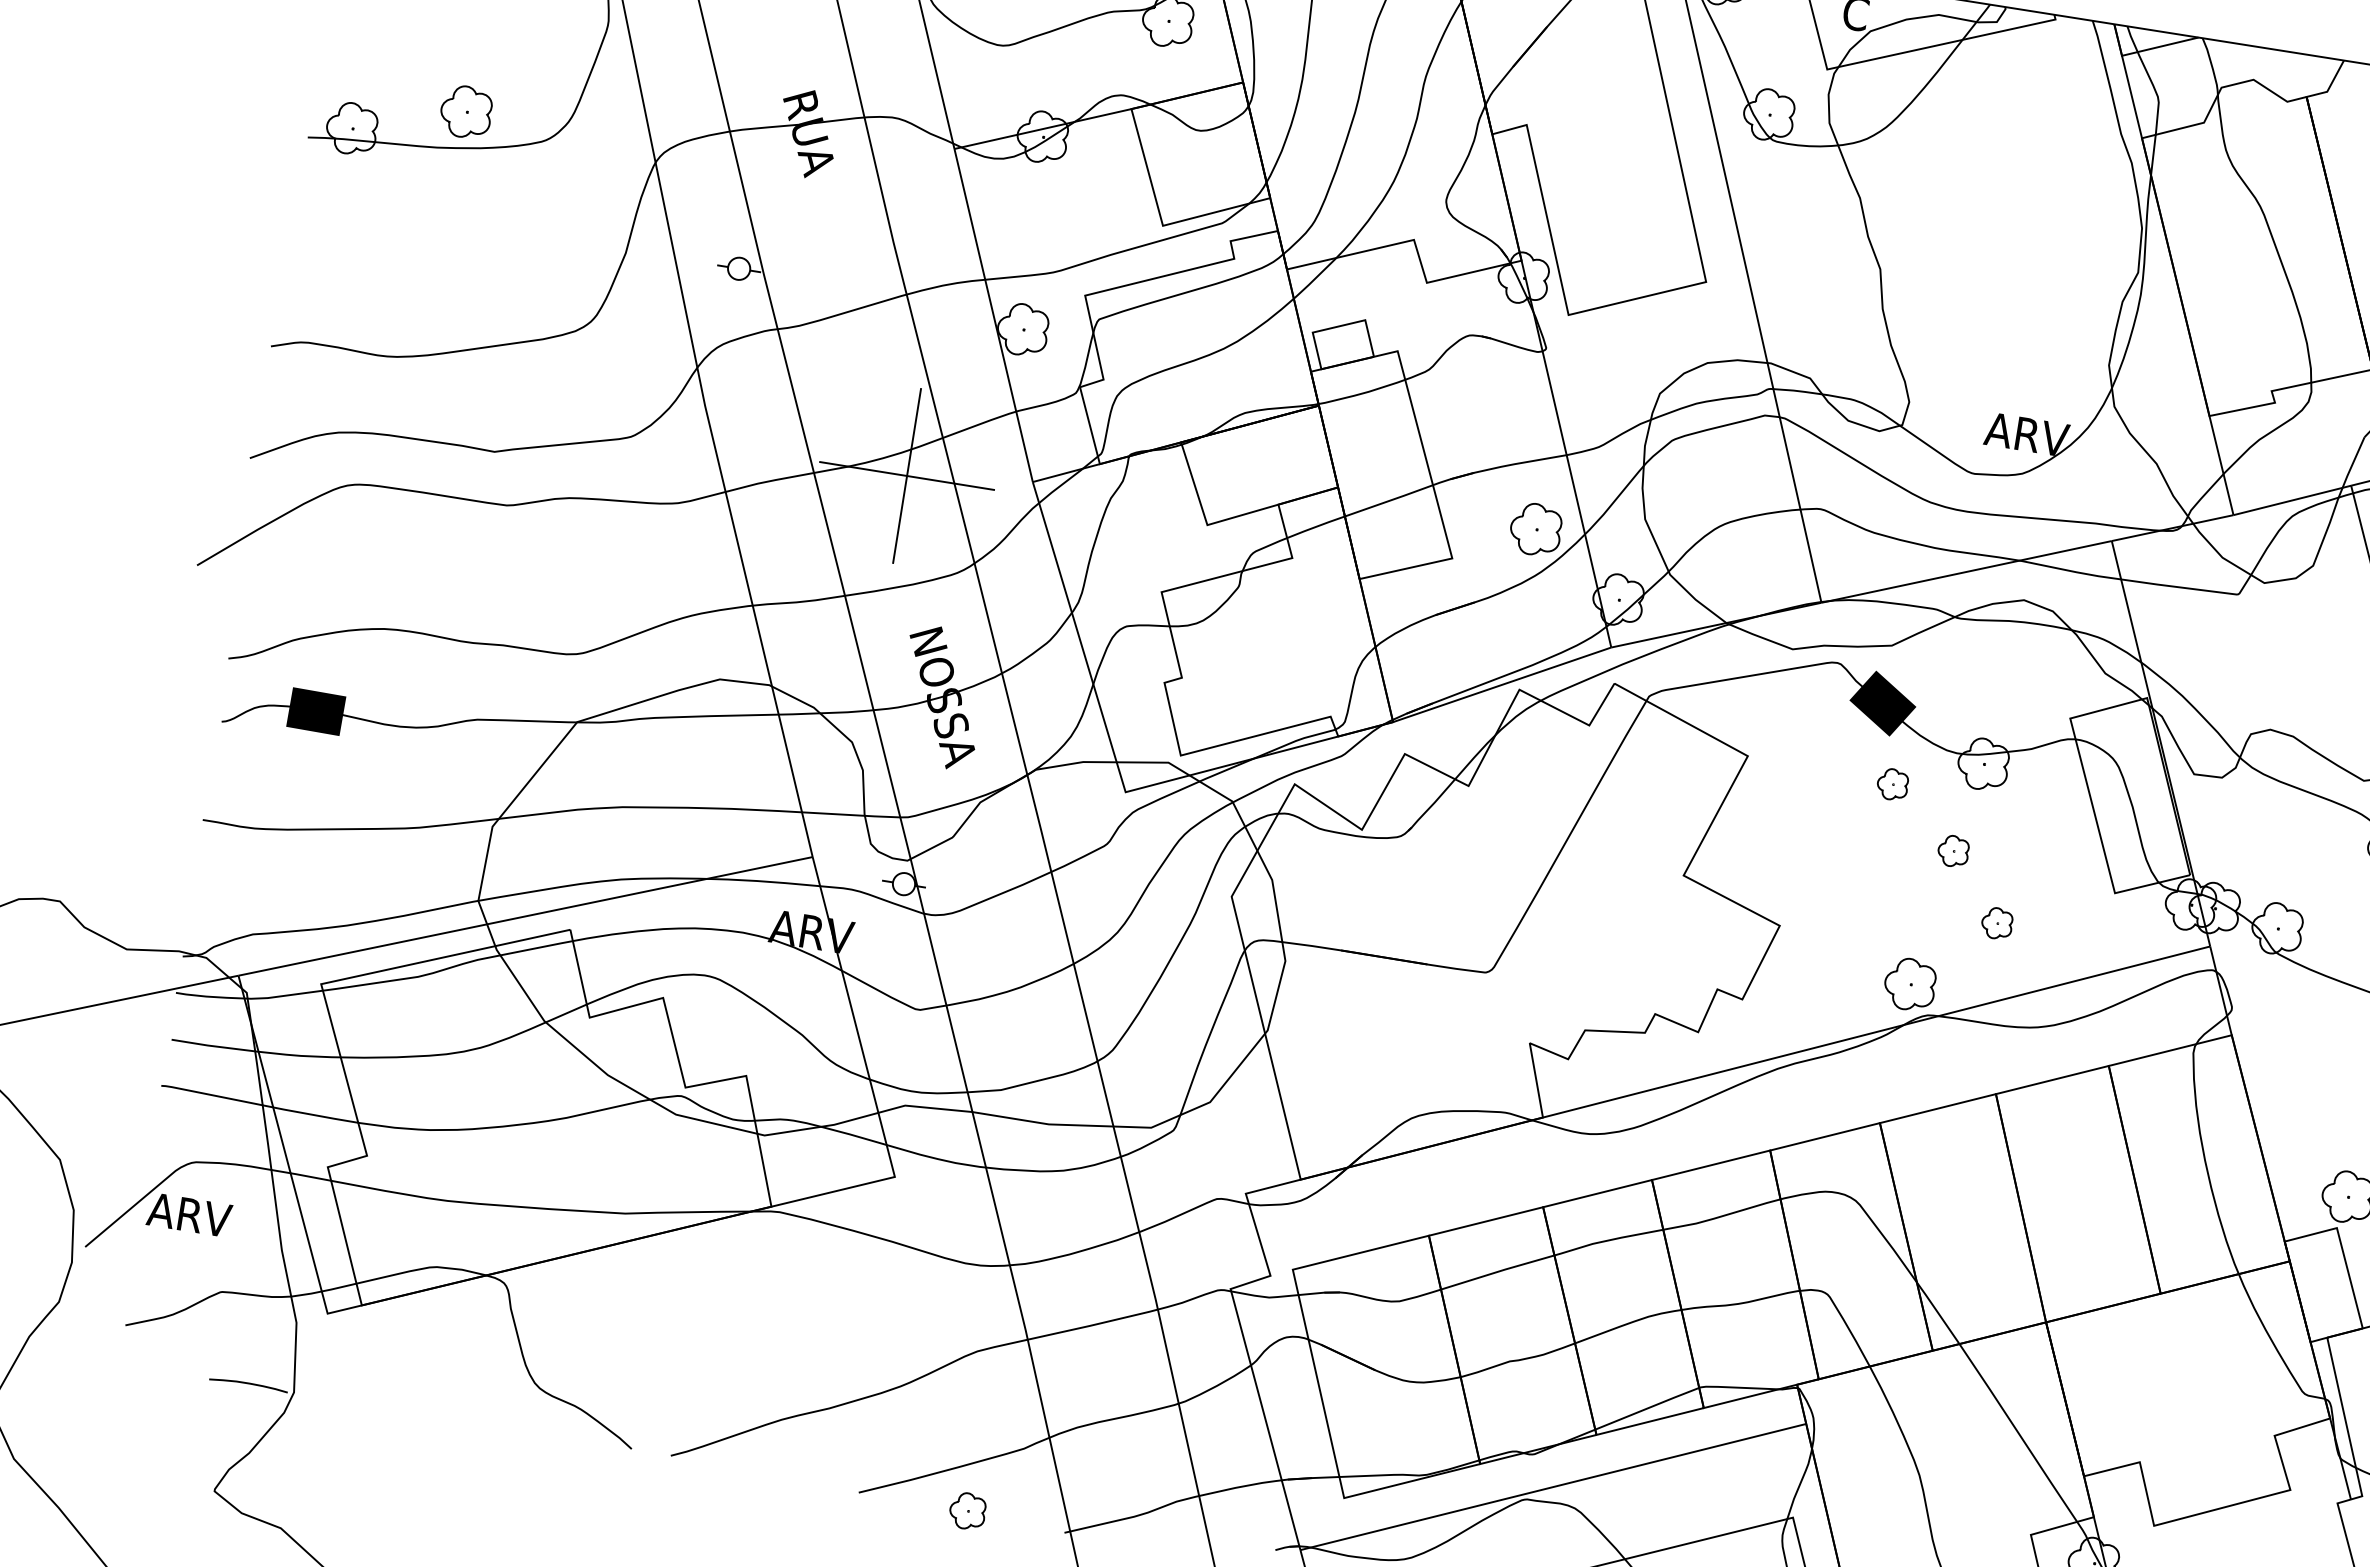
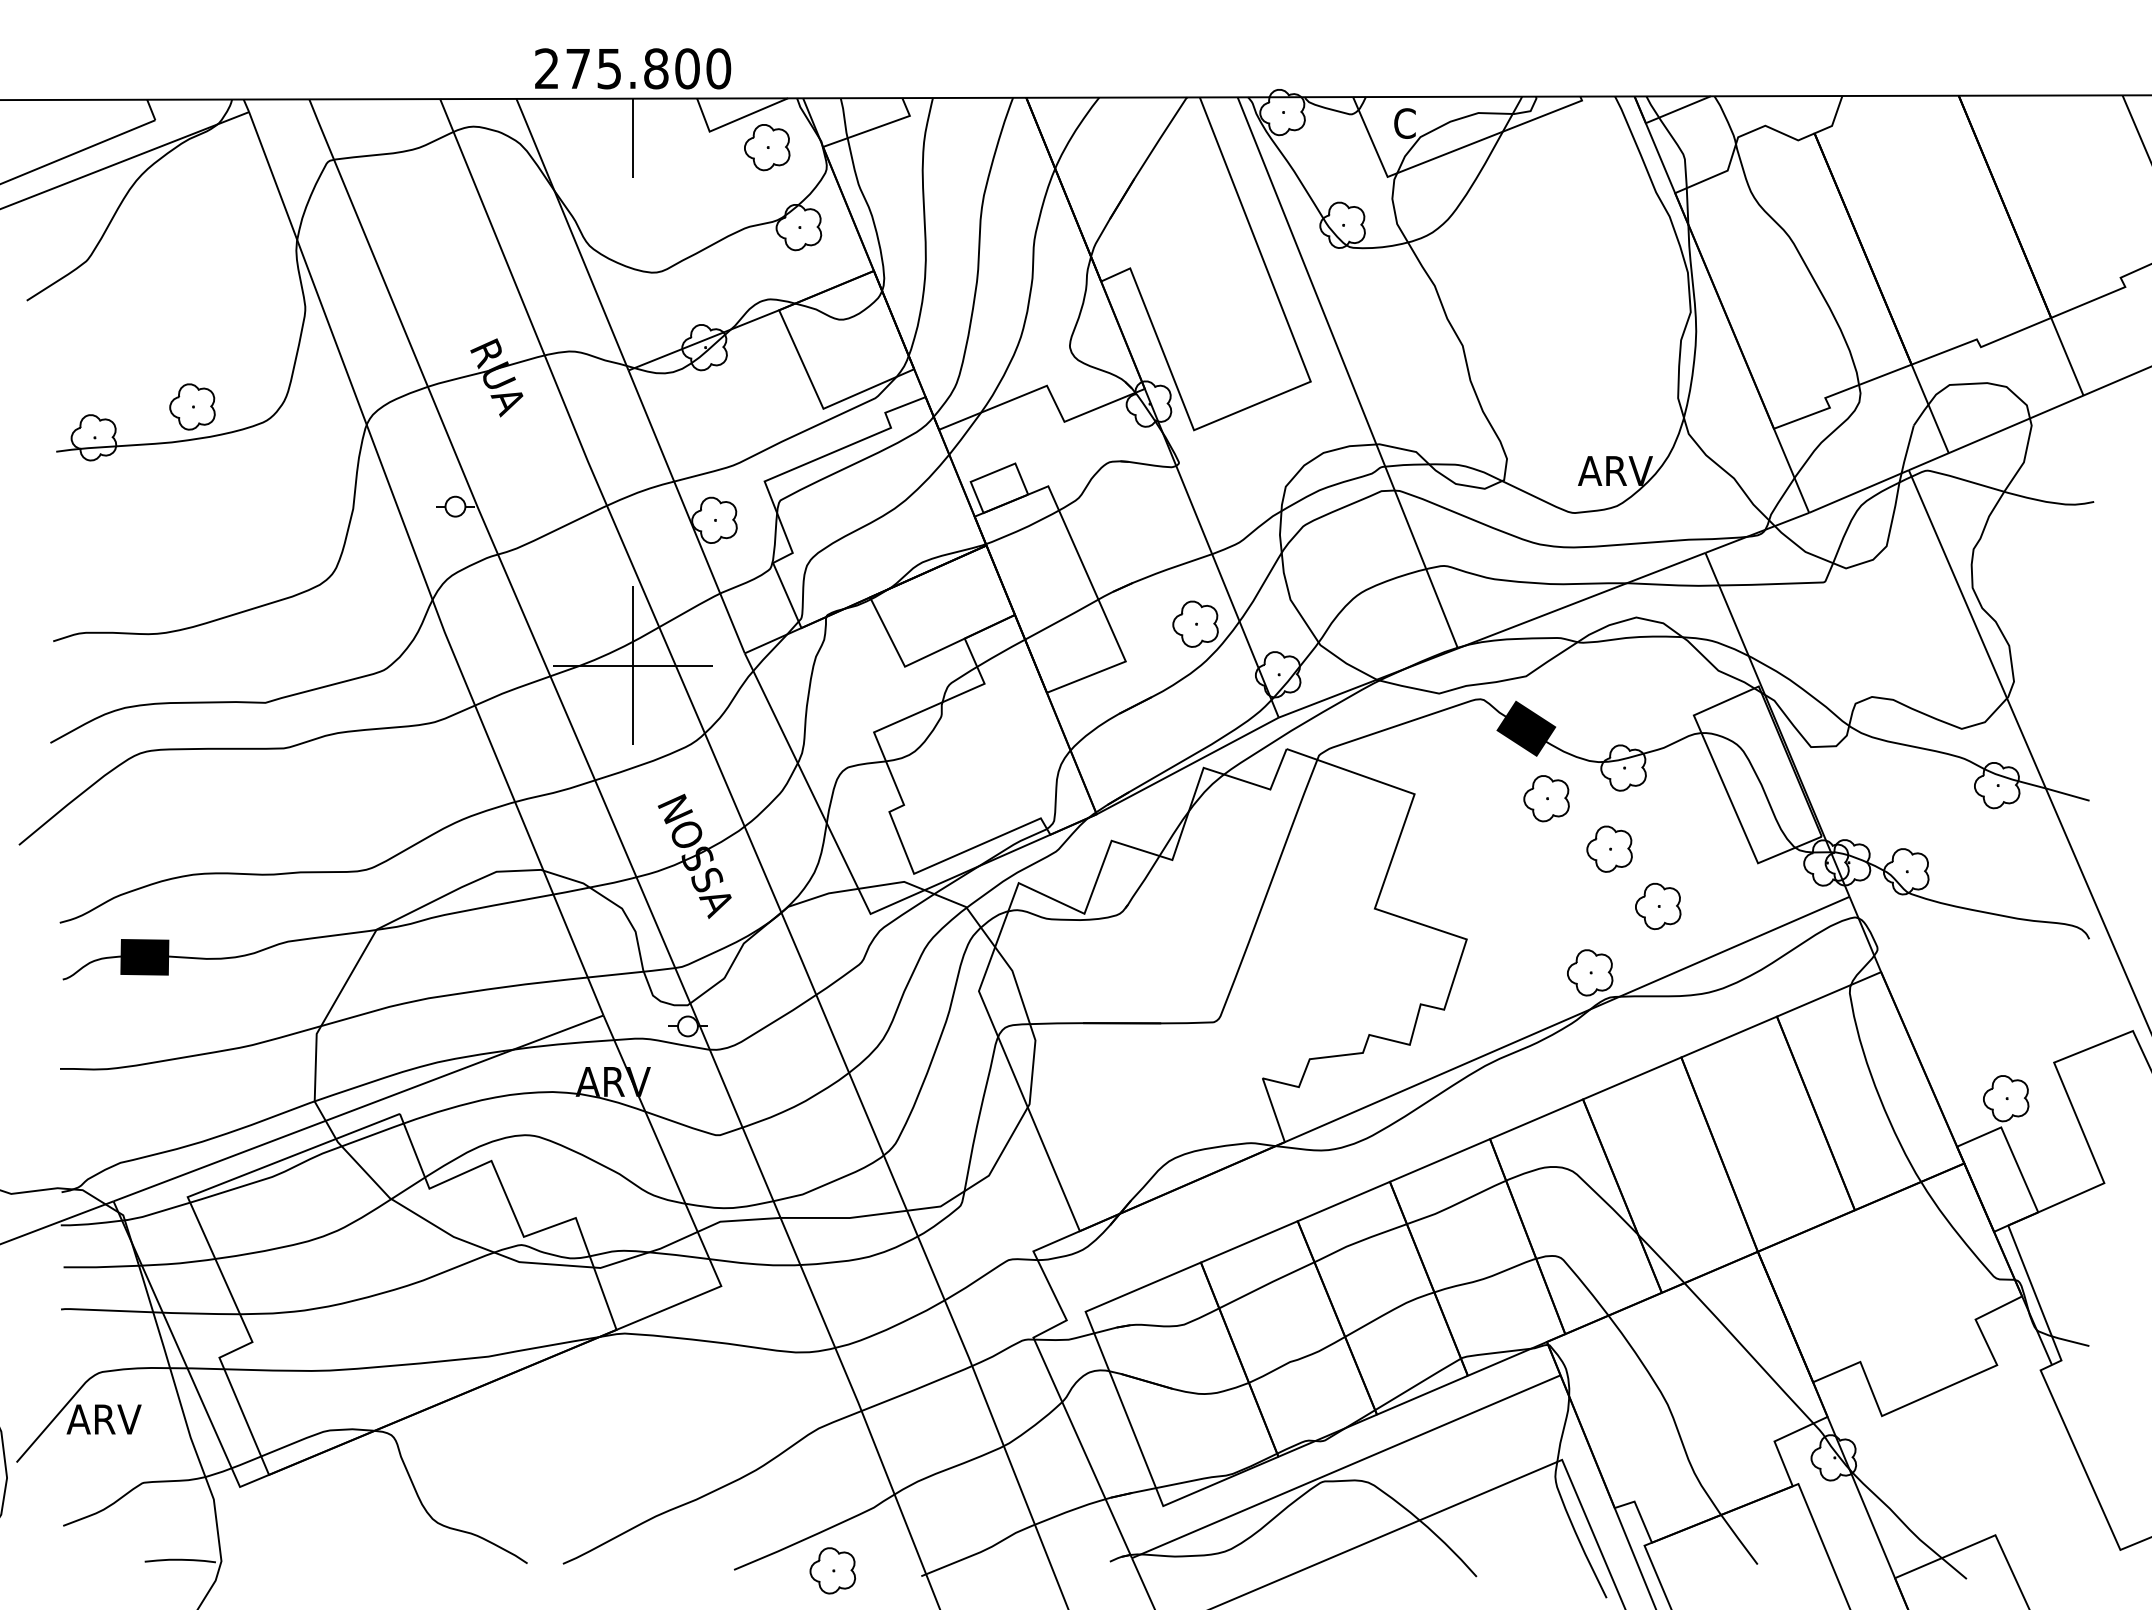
part: (1892, 784) -> (1546, 798), size x1.67
part: (1953, 850) -> (1609, 848), size x1.67
part: (1997, 923) -> (1658, 906), size x1.67
part: (967, 1510) -> (832, 1570), size x1.43

